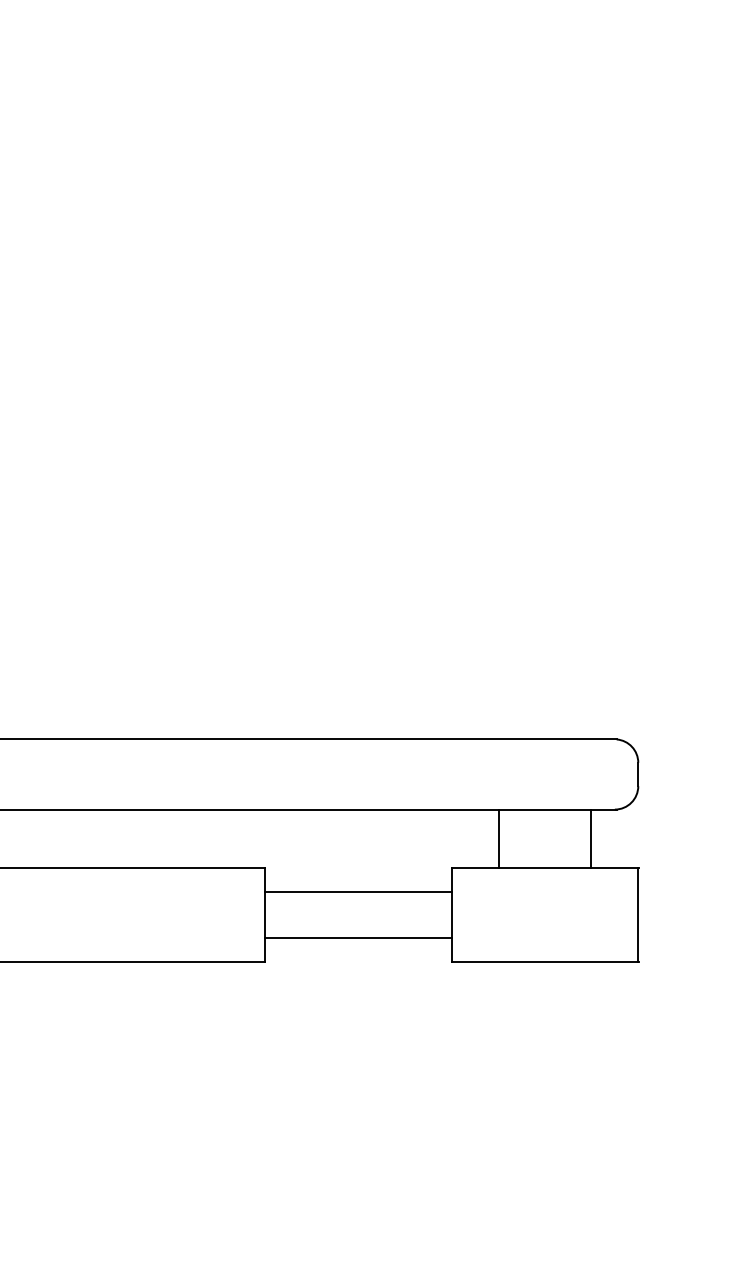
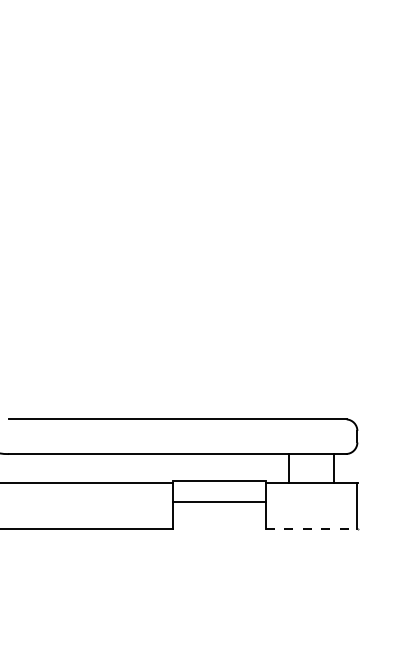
line: (358, 891) -> (219, 481), moved
line: (358, 938) -> (219, 501), moved
line: (547, 962) -> (312, 529), solid -> dashed

